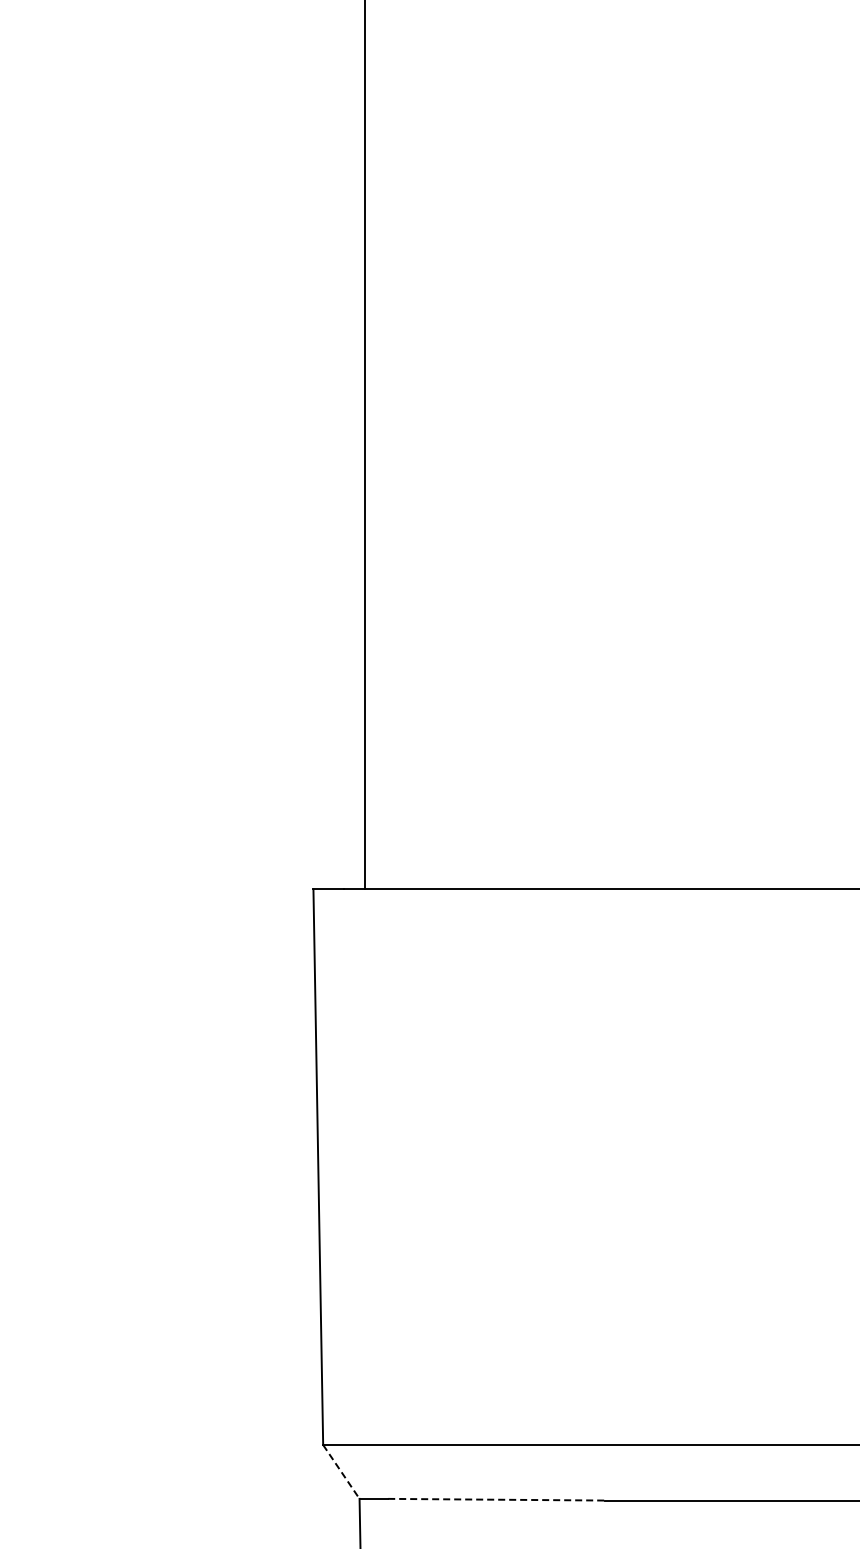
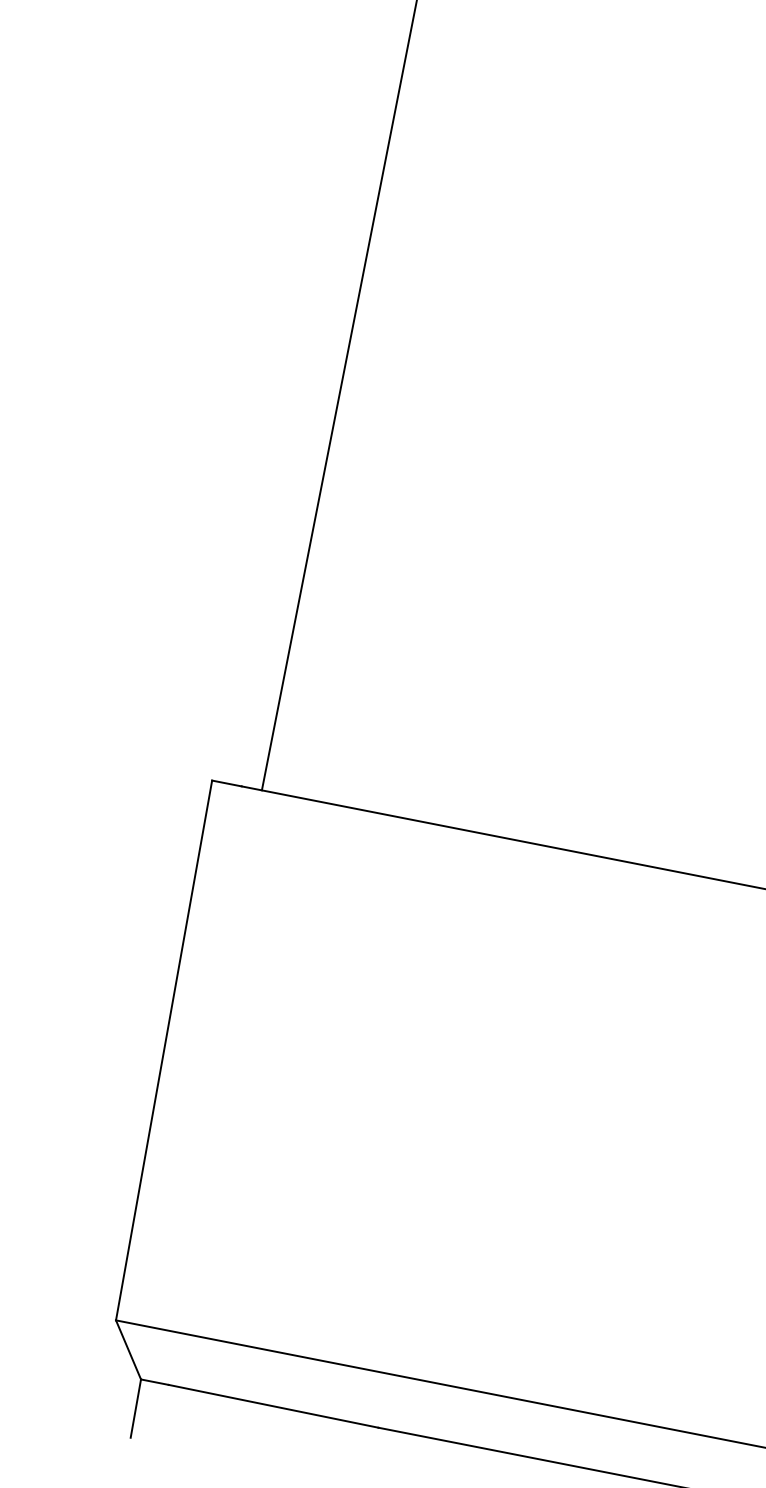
line: (341, 1471) -> (128, 1349), dashed -> solid
line: (497, 1499) -> (274, 1406), dashed -> solid

